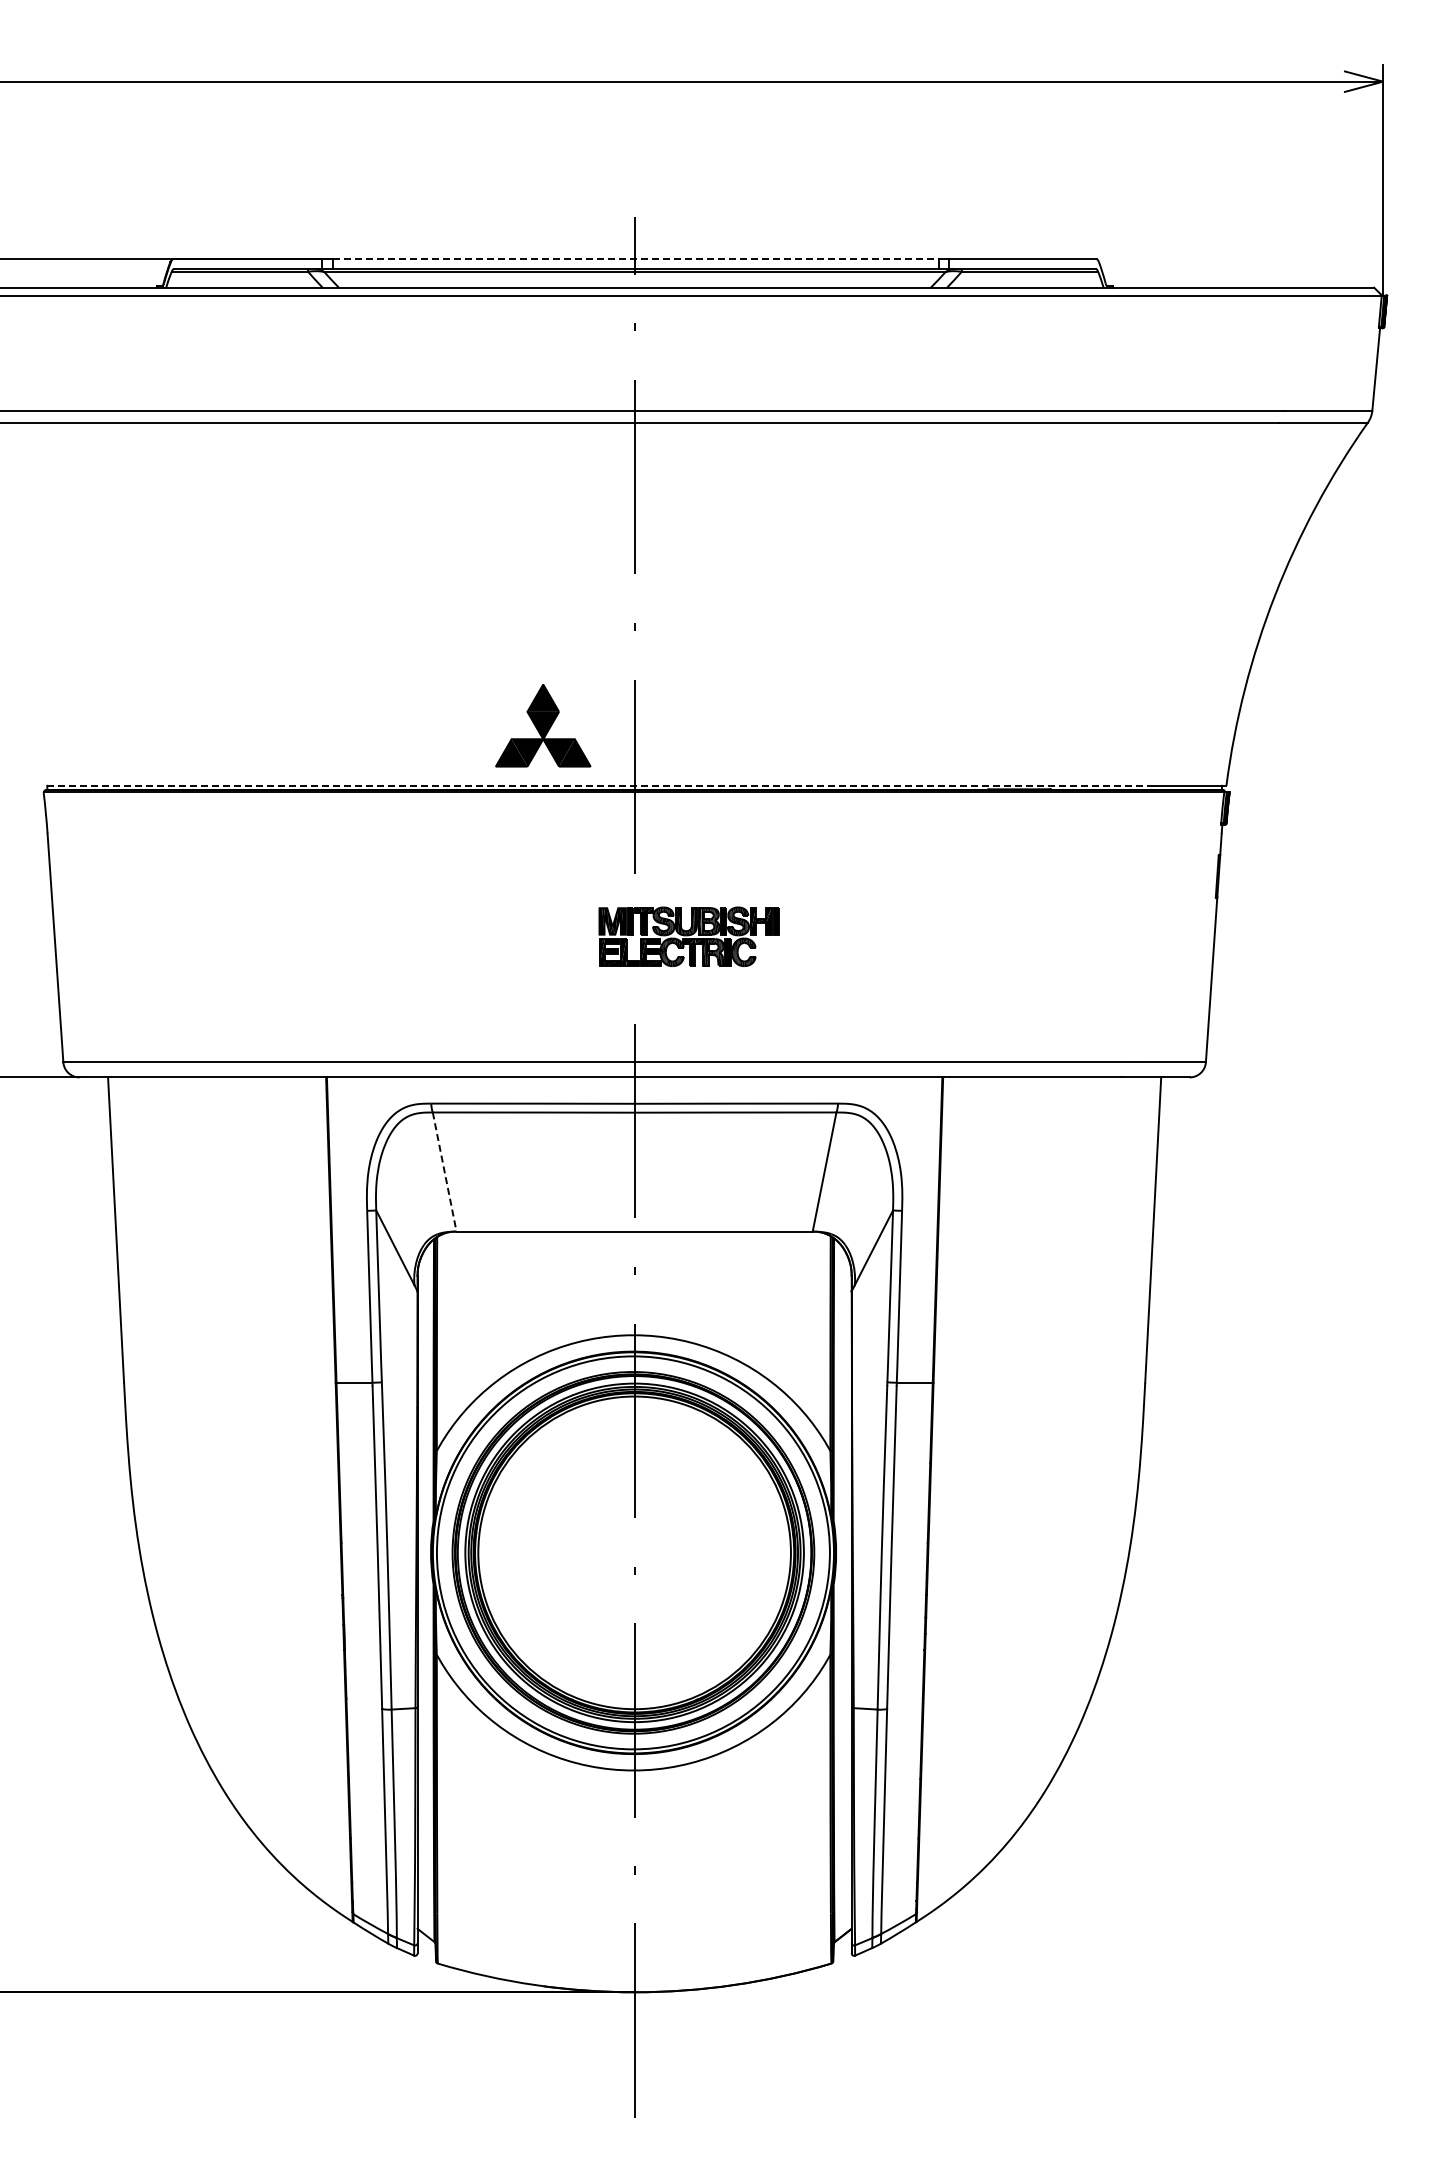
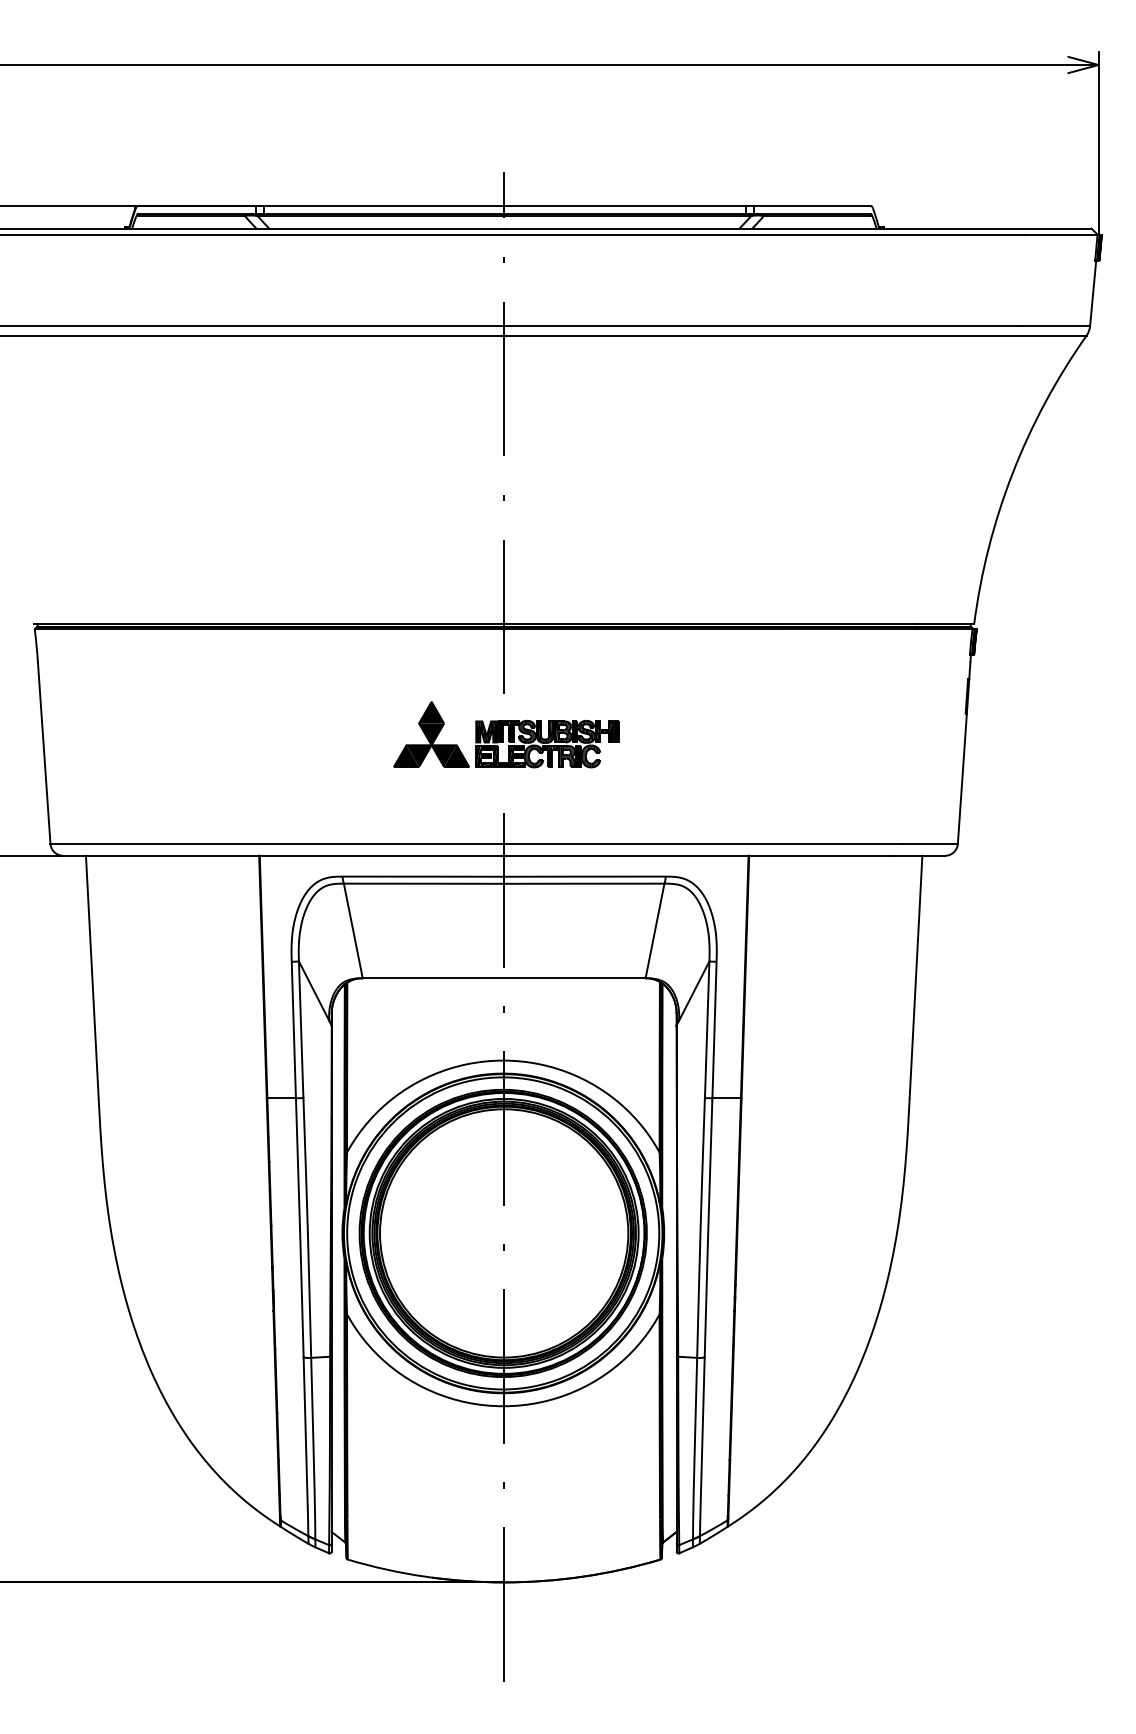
line: (636, 259) -> (505, 206), dashed -> solid
part: (543, 725) -> (431, 734), moved
line: (598, 785) -> (475, 623), dashed -> solid
line: (444, 1172) -> (353, 931), dashed -> solid

